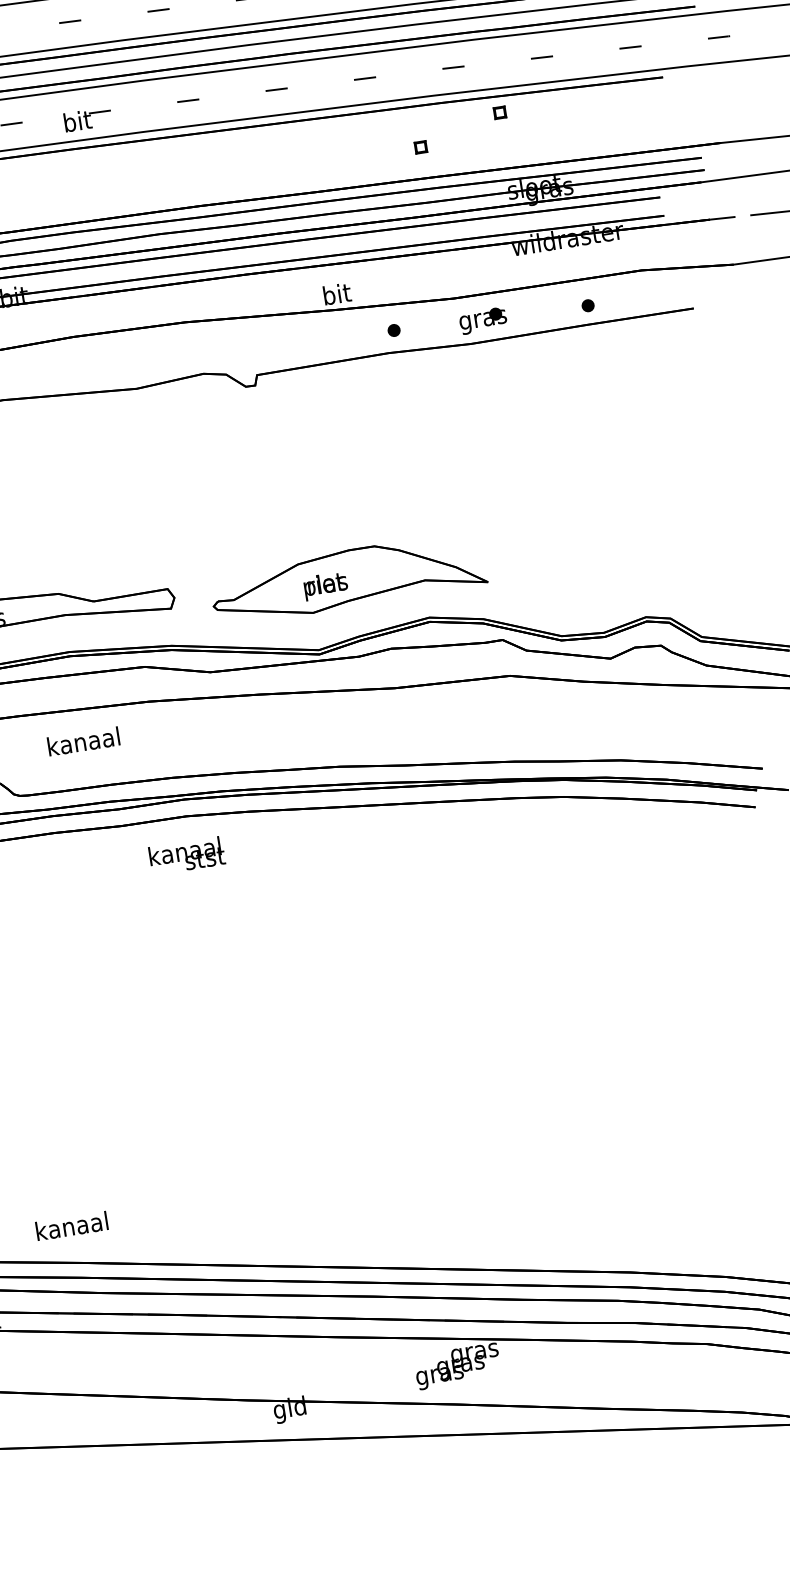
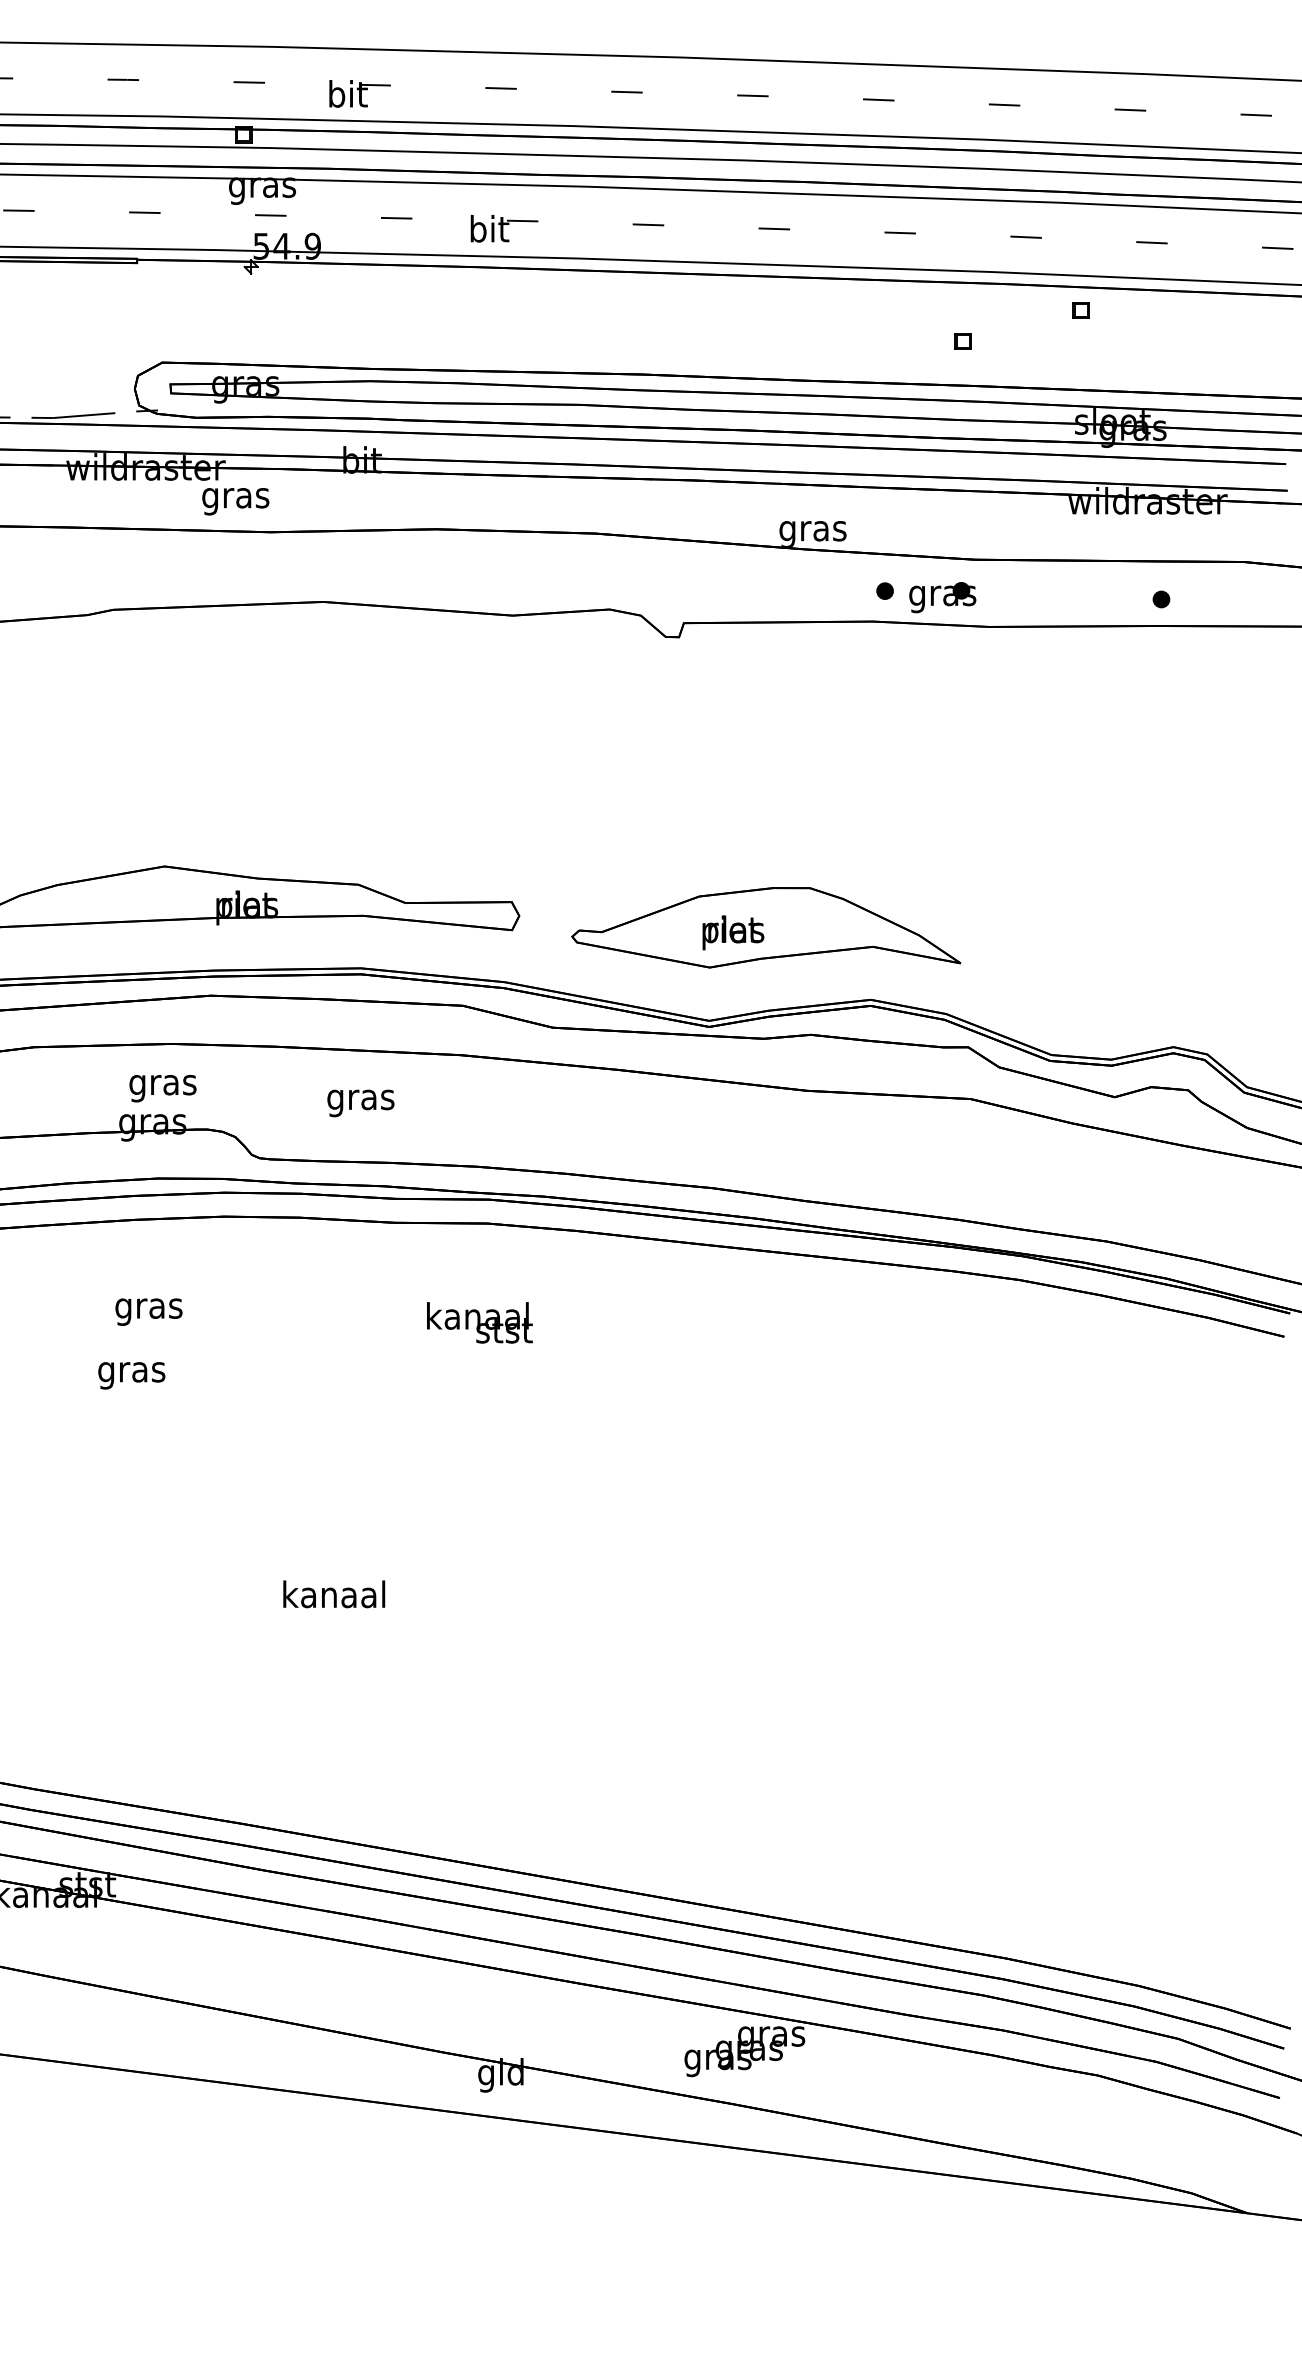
text: (336, 295) -> (812, 529), bit -> gras
part: (483, 320) -> (942, 597), moved
text: (83, 743) -> (360, 1099), kanaal -> gras
text: (186, 855) -> (479, 1322), moved
text: (72, 1226) -> (334, 1594), moved

